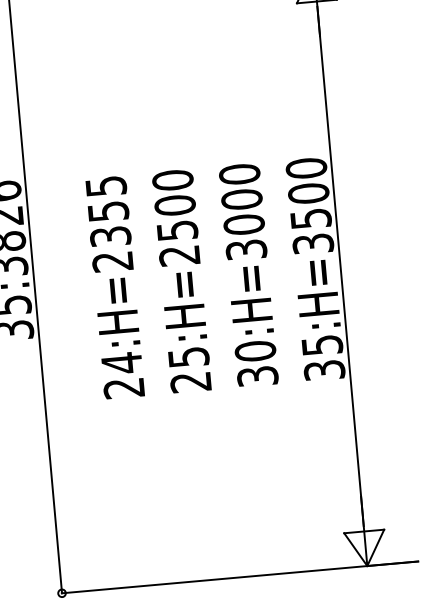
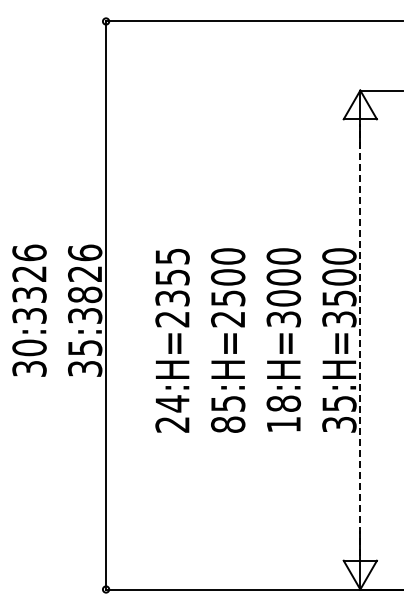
line: (340, 265) -> (360, 339), solid -> dashed
text: (256, 362) -> (283, 413), 30:H=3000 -> 18:H=3000
text: (191, 382) -> (228, 424), 25:H=2500 -> 85:H=2500

